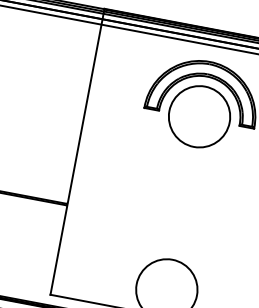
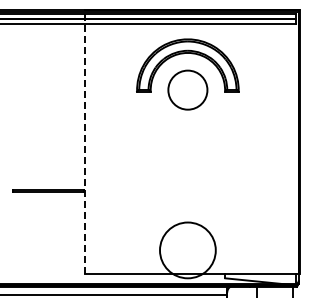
circle: (199, 117) -> (187, 90), size x0.7
line: (77, 151) -> (84, 141), solid -> dashed

